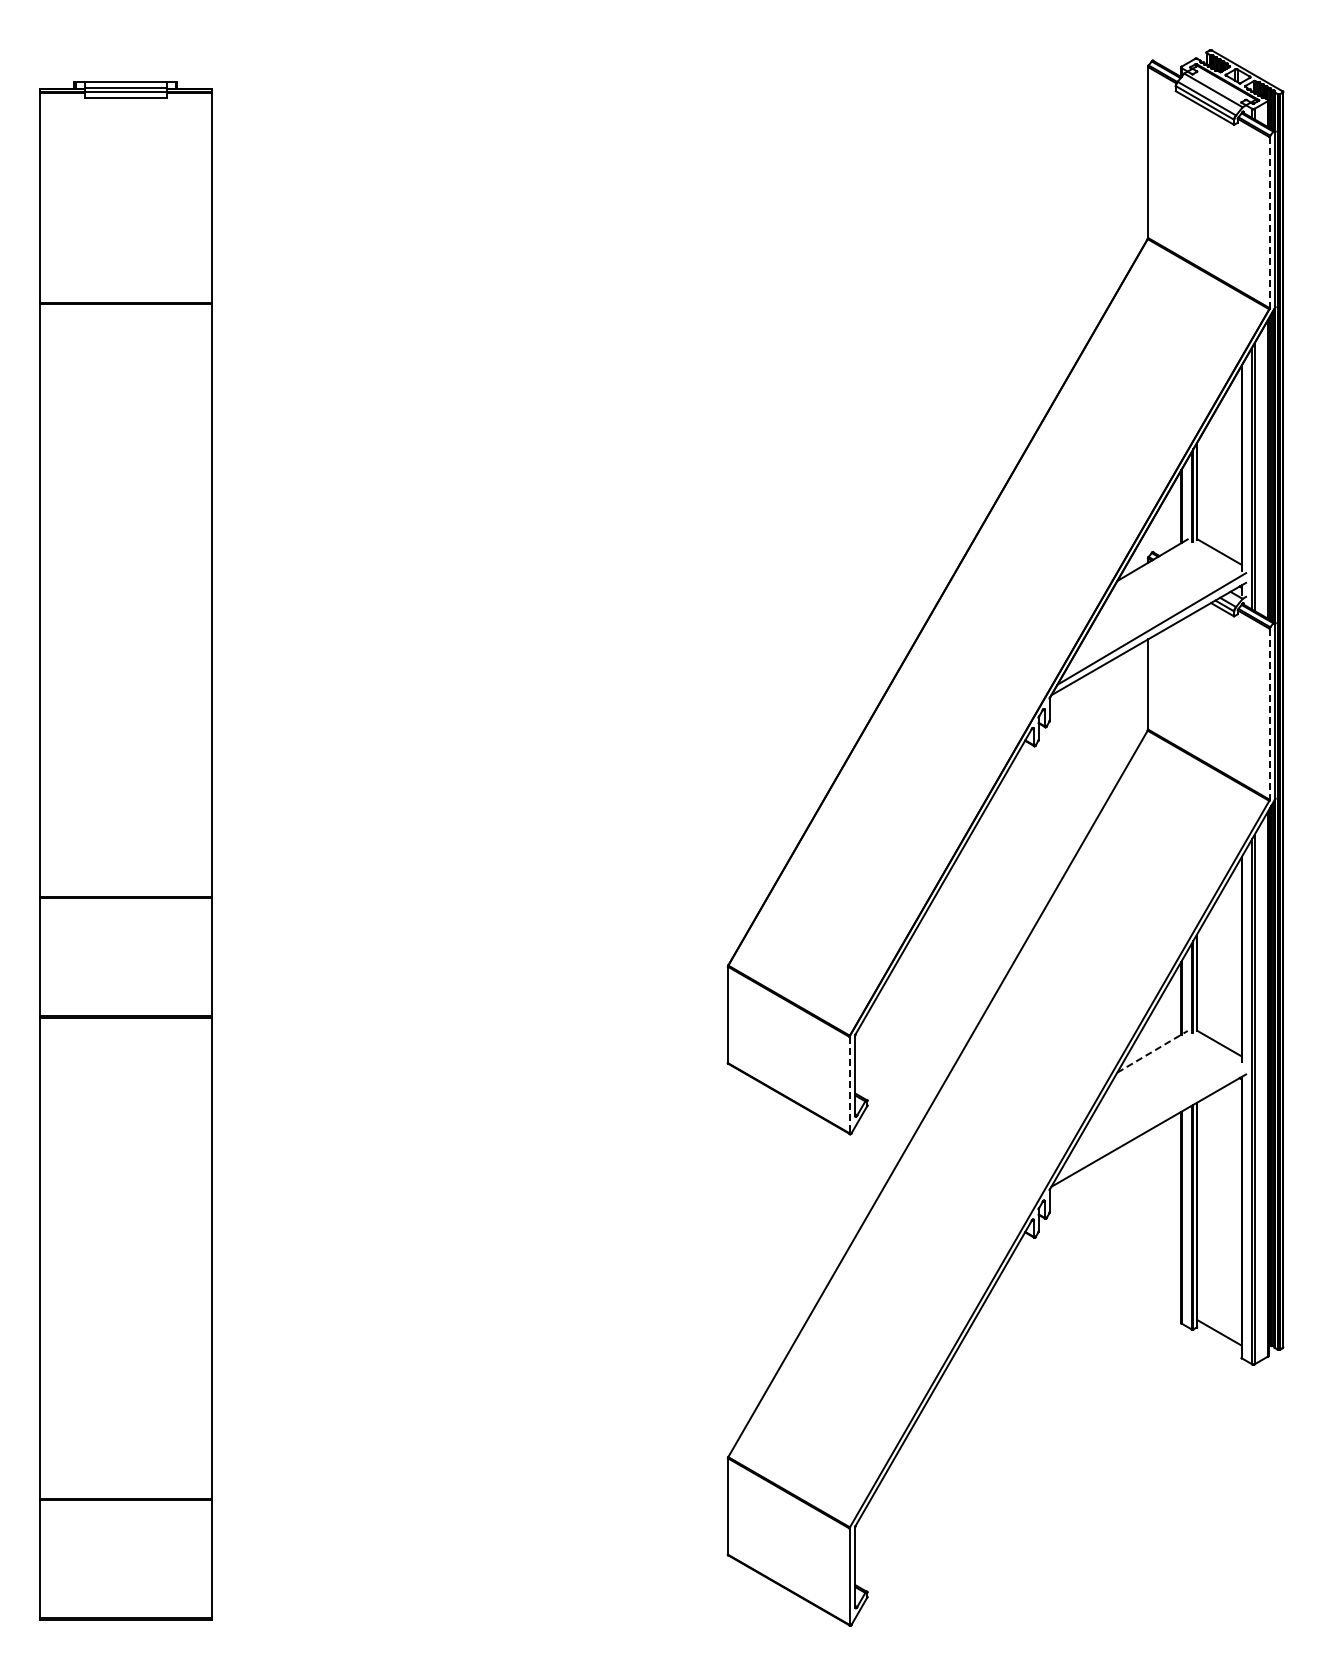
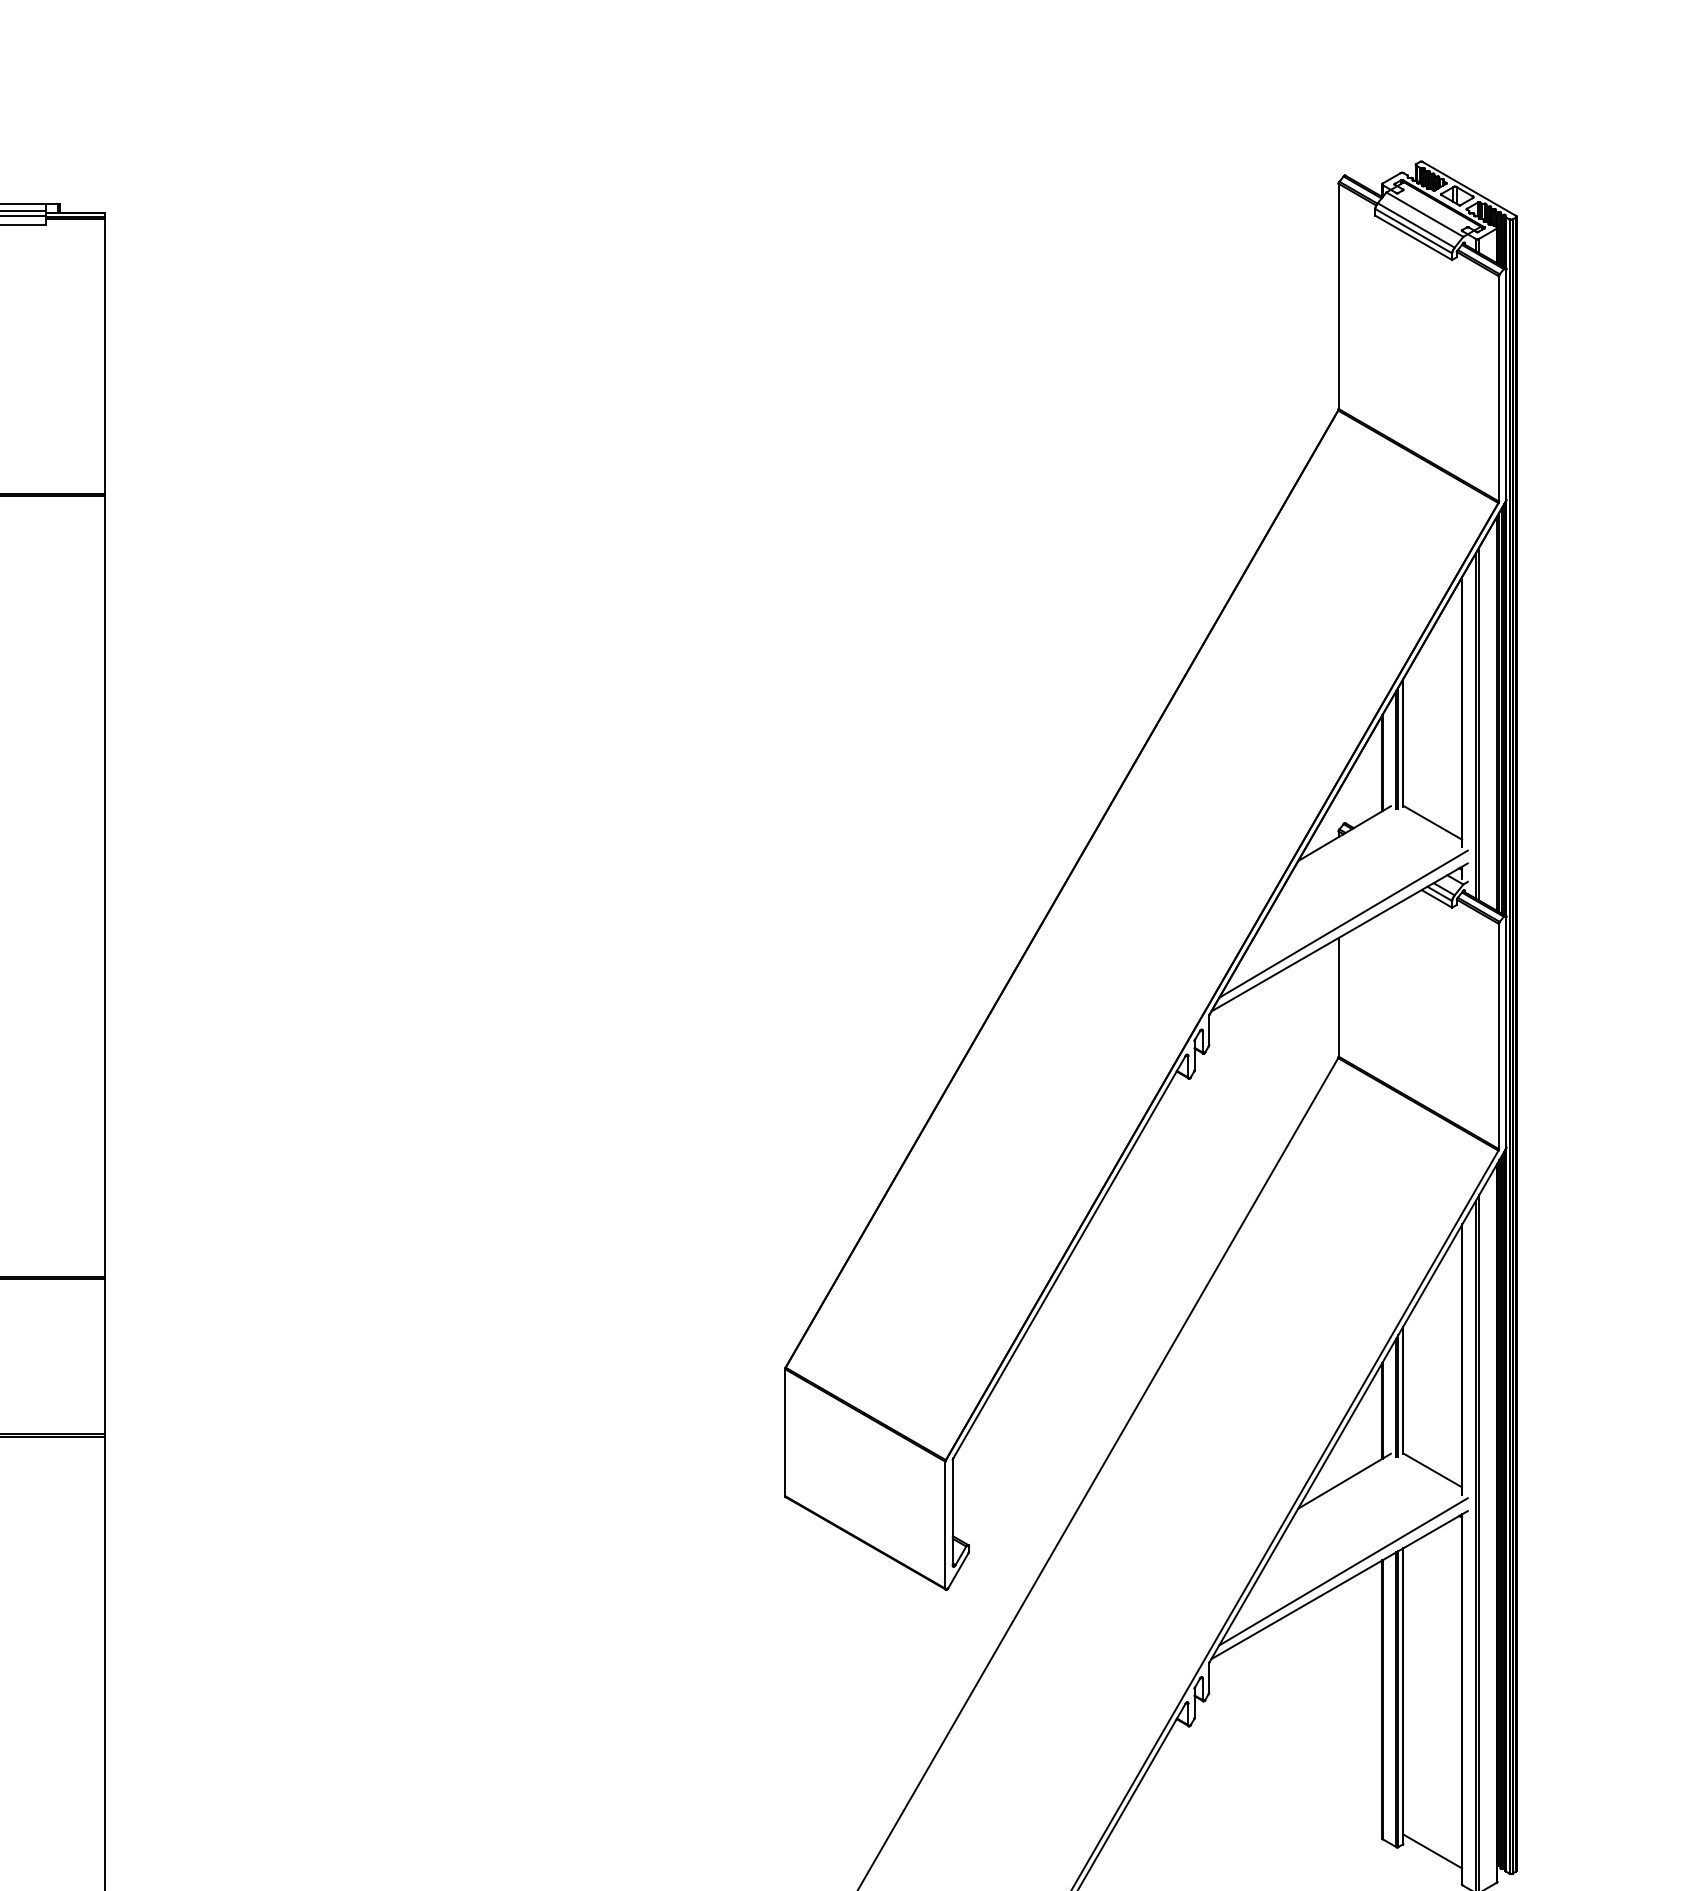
line: (1269, 223) -> (1498, 389), dashed -> solid
line: (1269, 714) -> (1498, 1036), dashed -> solid
line: (1152, 1051) -> (1344, 1480), dashed -> solid
line: (849, 1085) -> (945, 1525), dashed -> solid
line: (1151, 1120) -> (1343, 1571), added

